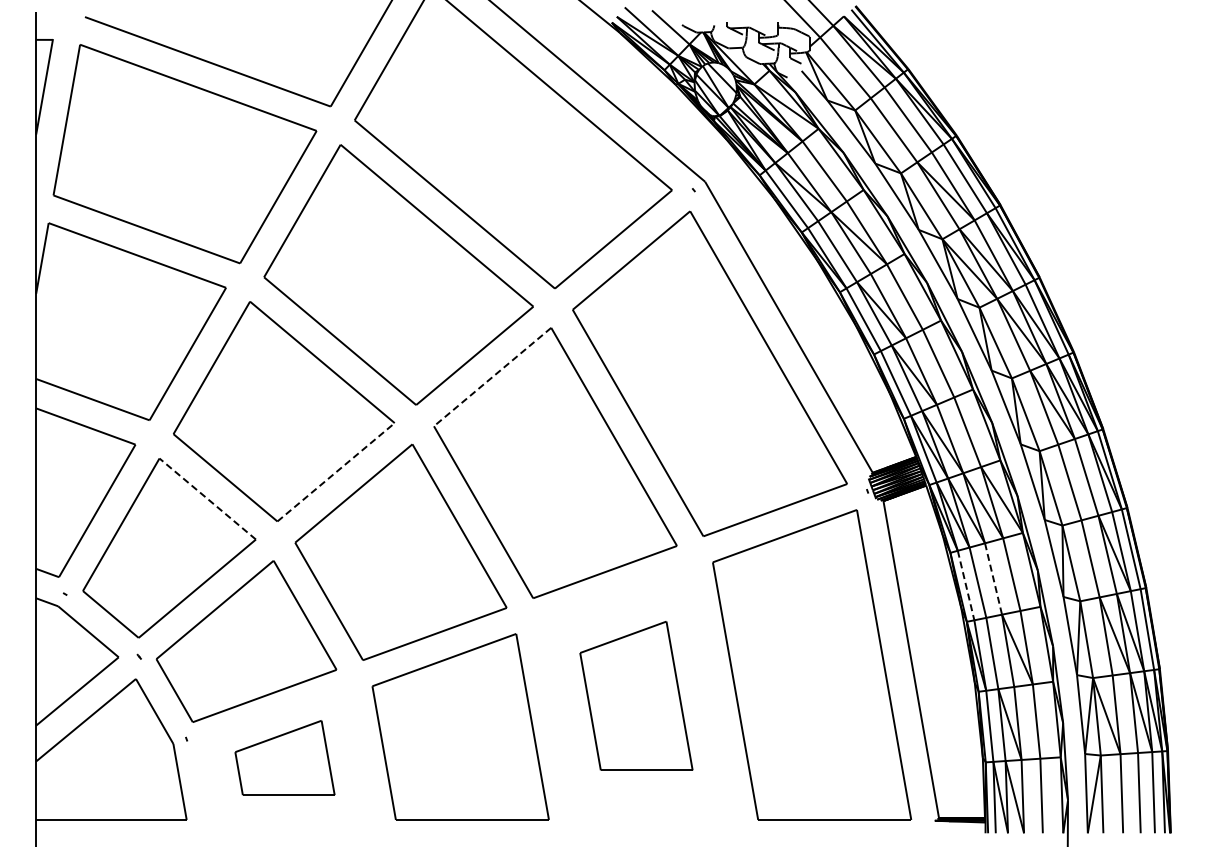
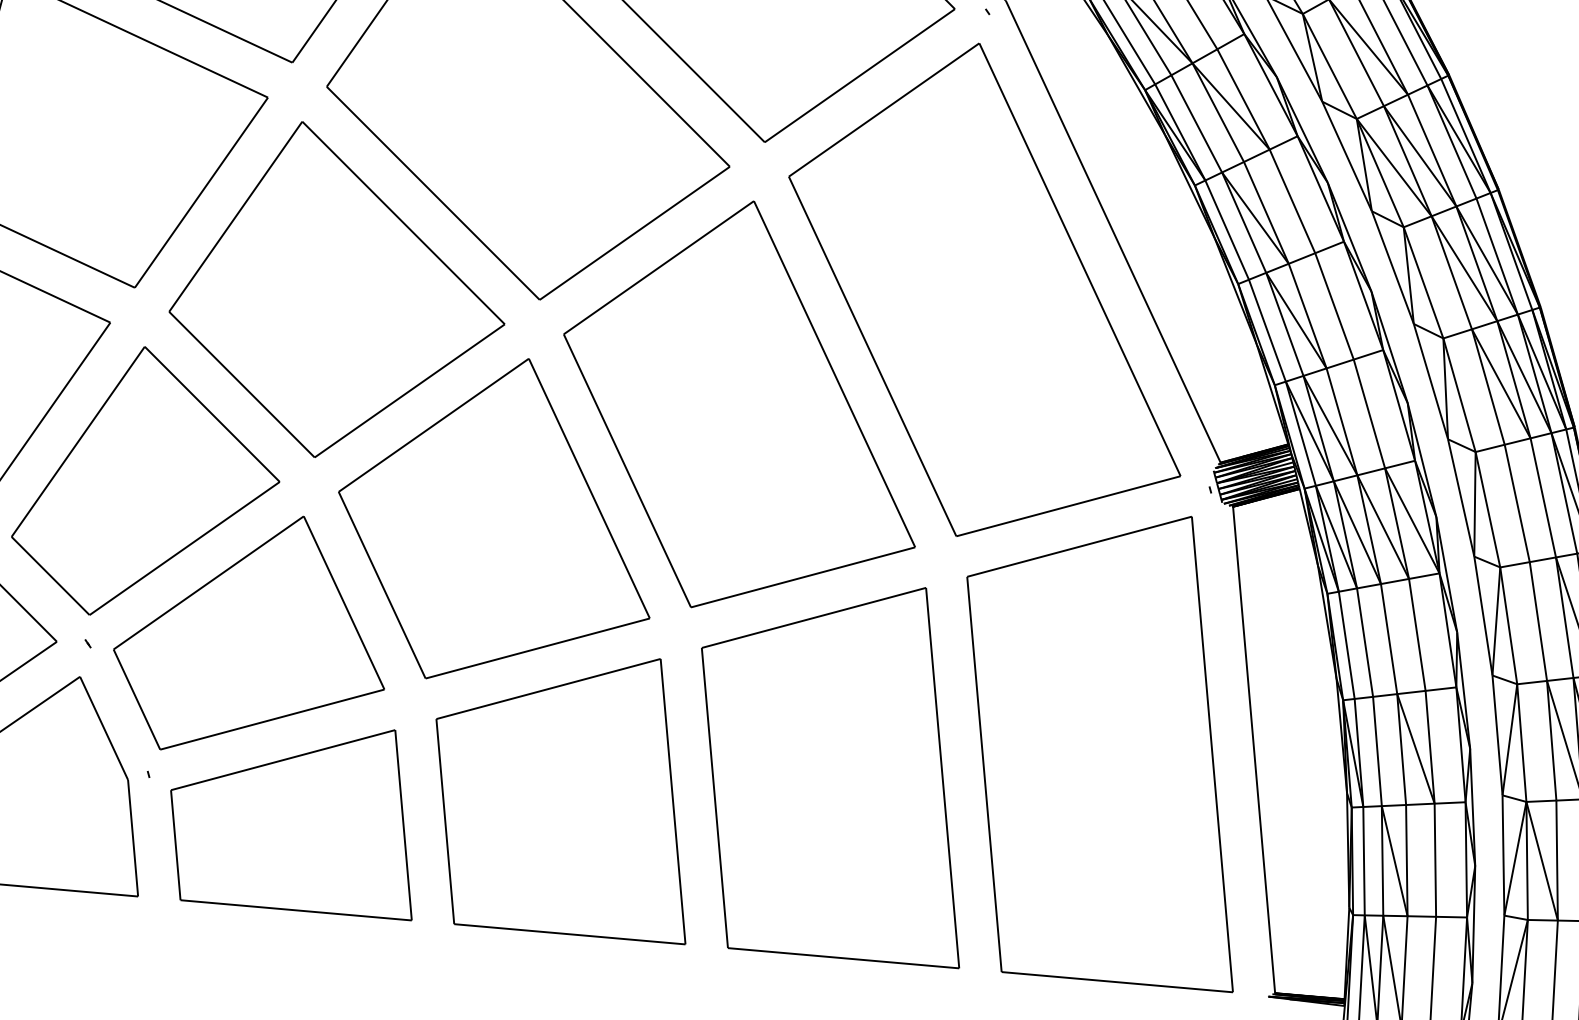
line: (492, 377) -> (658, 268), dashed -> solid
line: (336, 472) -> (410, 391), dashed -> solid
line: (207, 499) -> (211, 415), dashed -> solid
line: (993, 579) -> (1388, 639), dashed -> solid
line: (966, 585) -> (1347, 645), dashed -> solid
part: (636, 695) -> (834, 767), size x1.67
part: (284, 757) -> (294, 815), size x1.67

